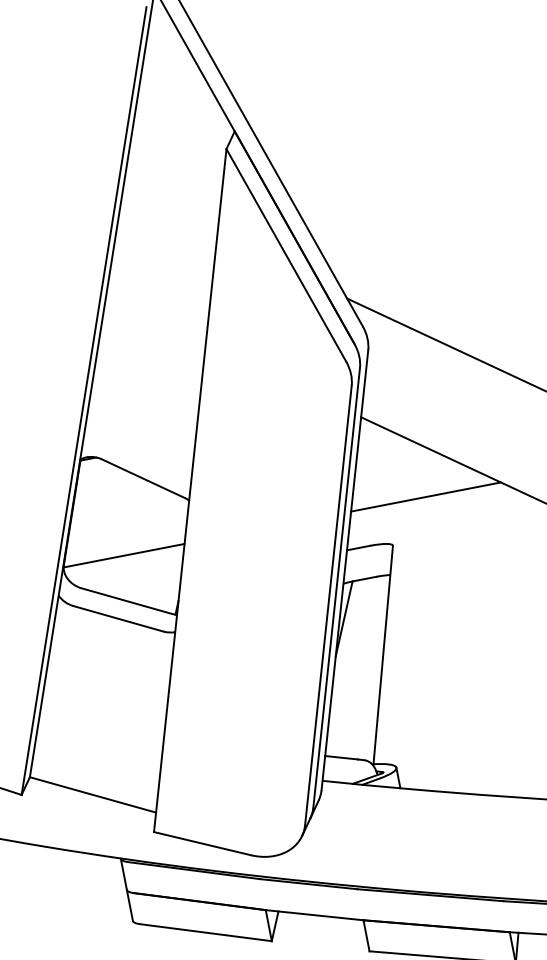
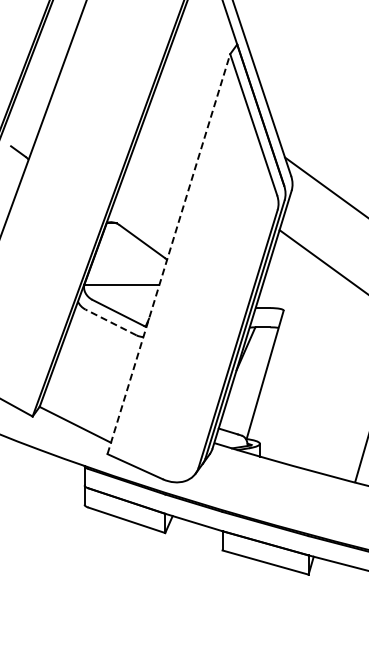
line: (191, 489) -> (169, 253), solid -> dashed
line: (425, 497) -> (308, 285), removed
line: (119, 618) -> (111, 322), solid -> dashed

